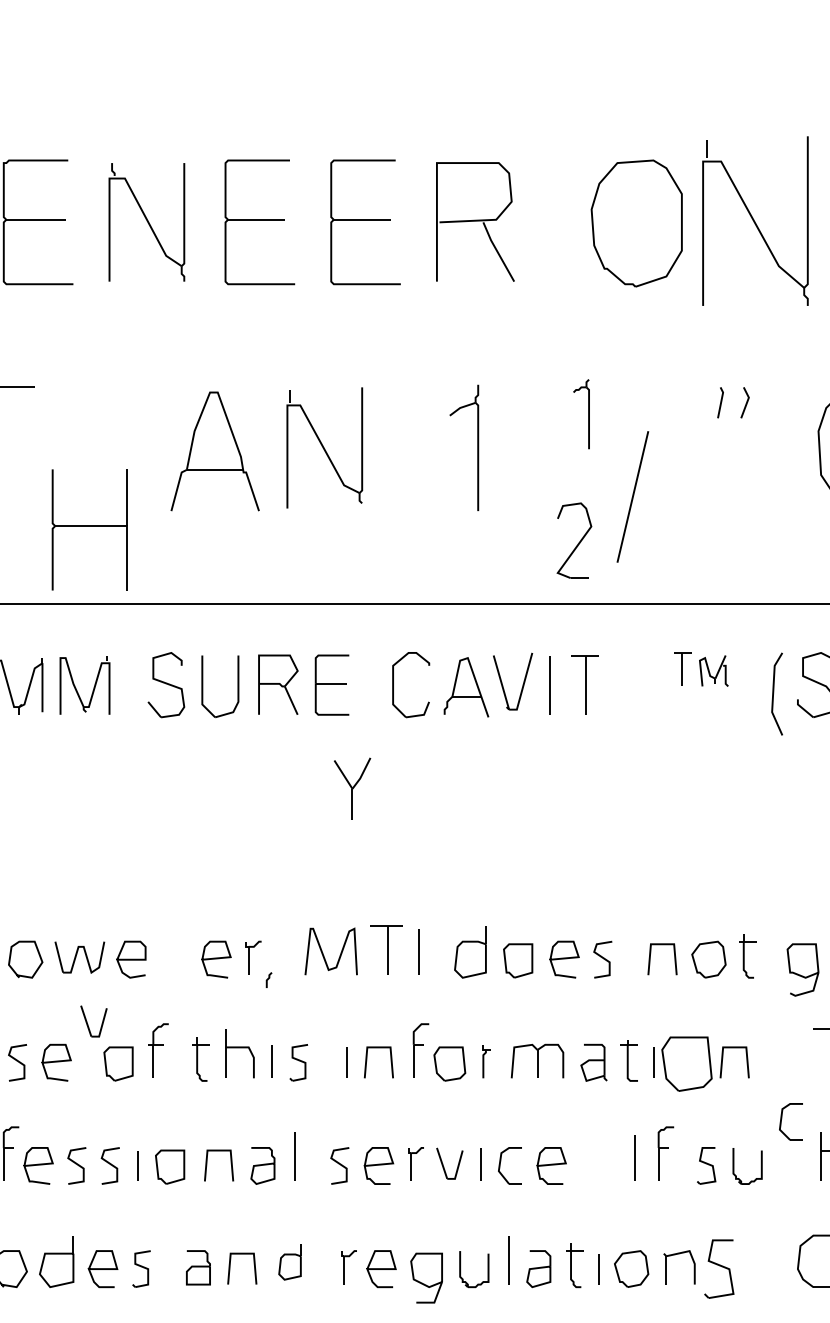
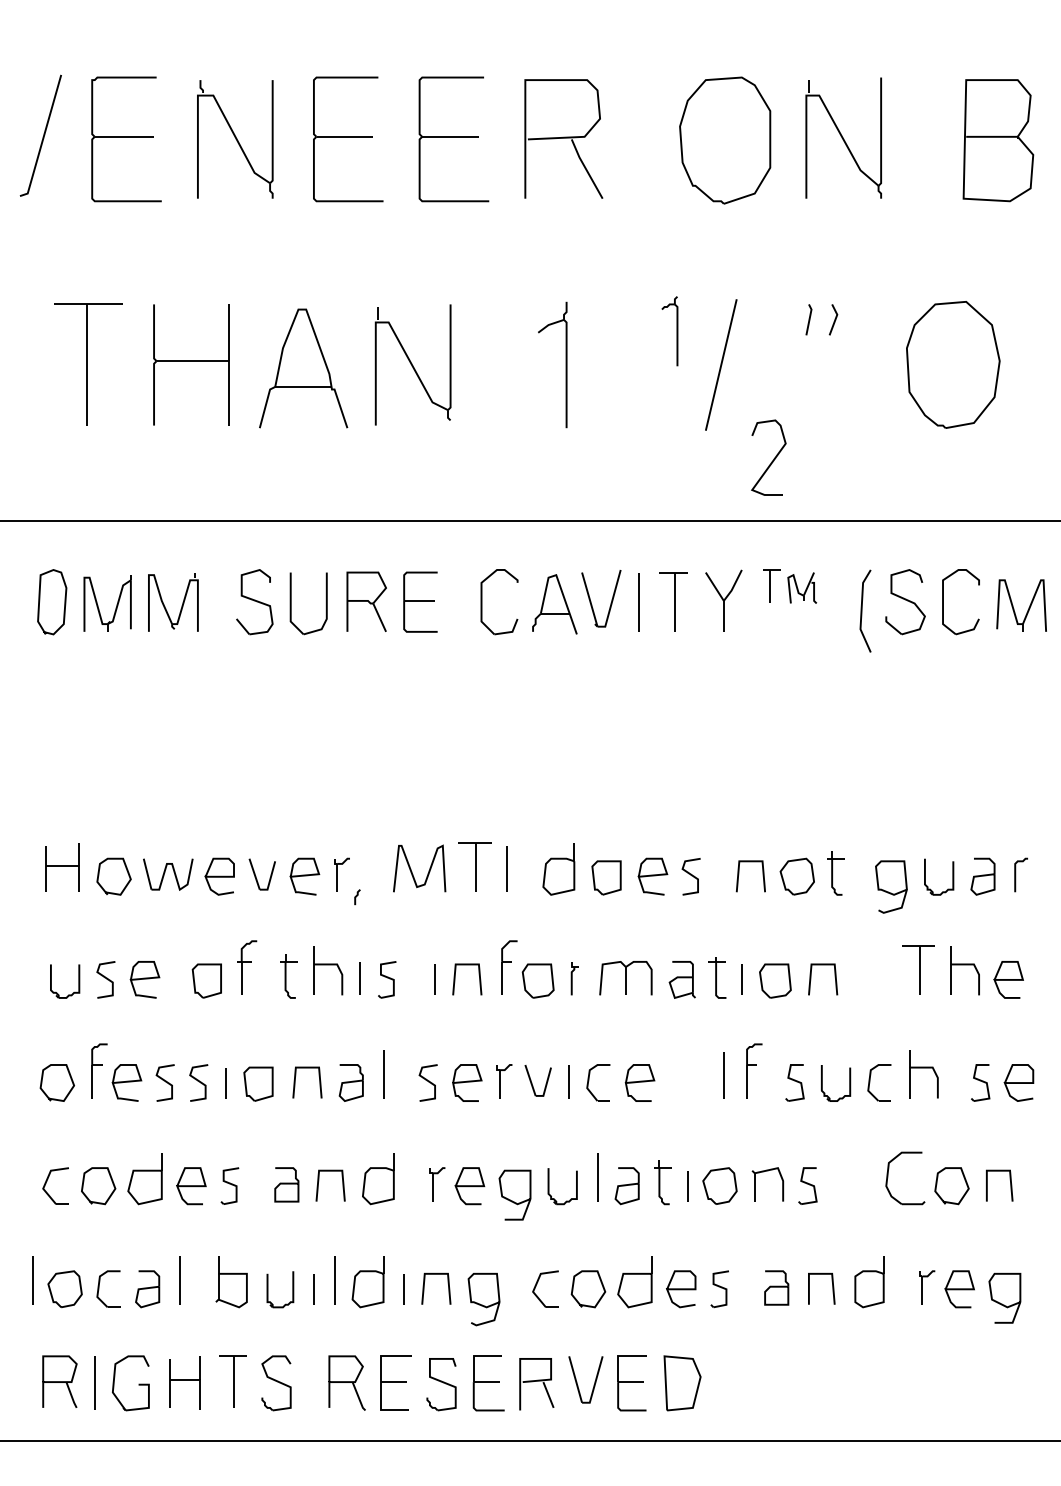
part: (755, 220) -> (843, 137), size x0.71
line: (633, 496) -> (721, 364), moved
part: (90, 529) -> (191, 364), moved
part: (574, 540) -> (768, 457), moved
part: (352, 788) -> (723, 600), moved
part: (93, 1021) -> (261, 874), moved
part: (687, 1063) -> (775, 980), size x0.62
part: (782, 1121) -> (870, 1082), moved
part: (290, 1262) -> (378, 1179), size x1.43
part: (719, 1268) -> (807, 1185), size x0.62

